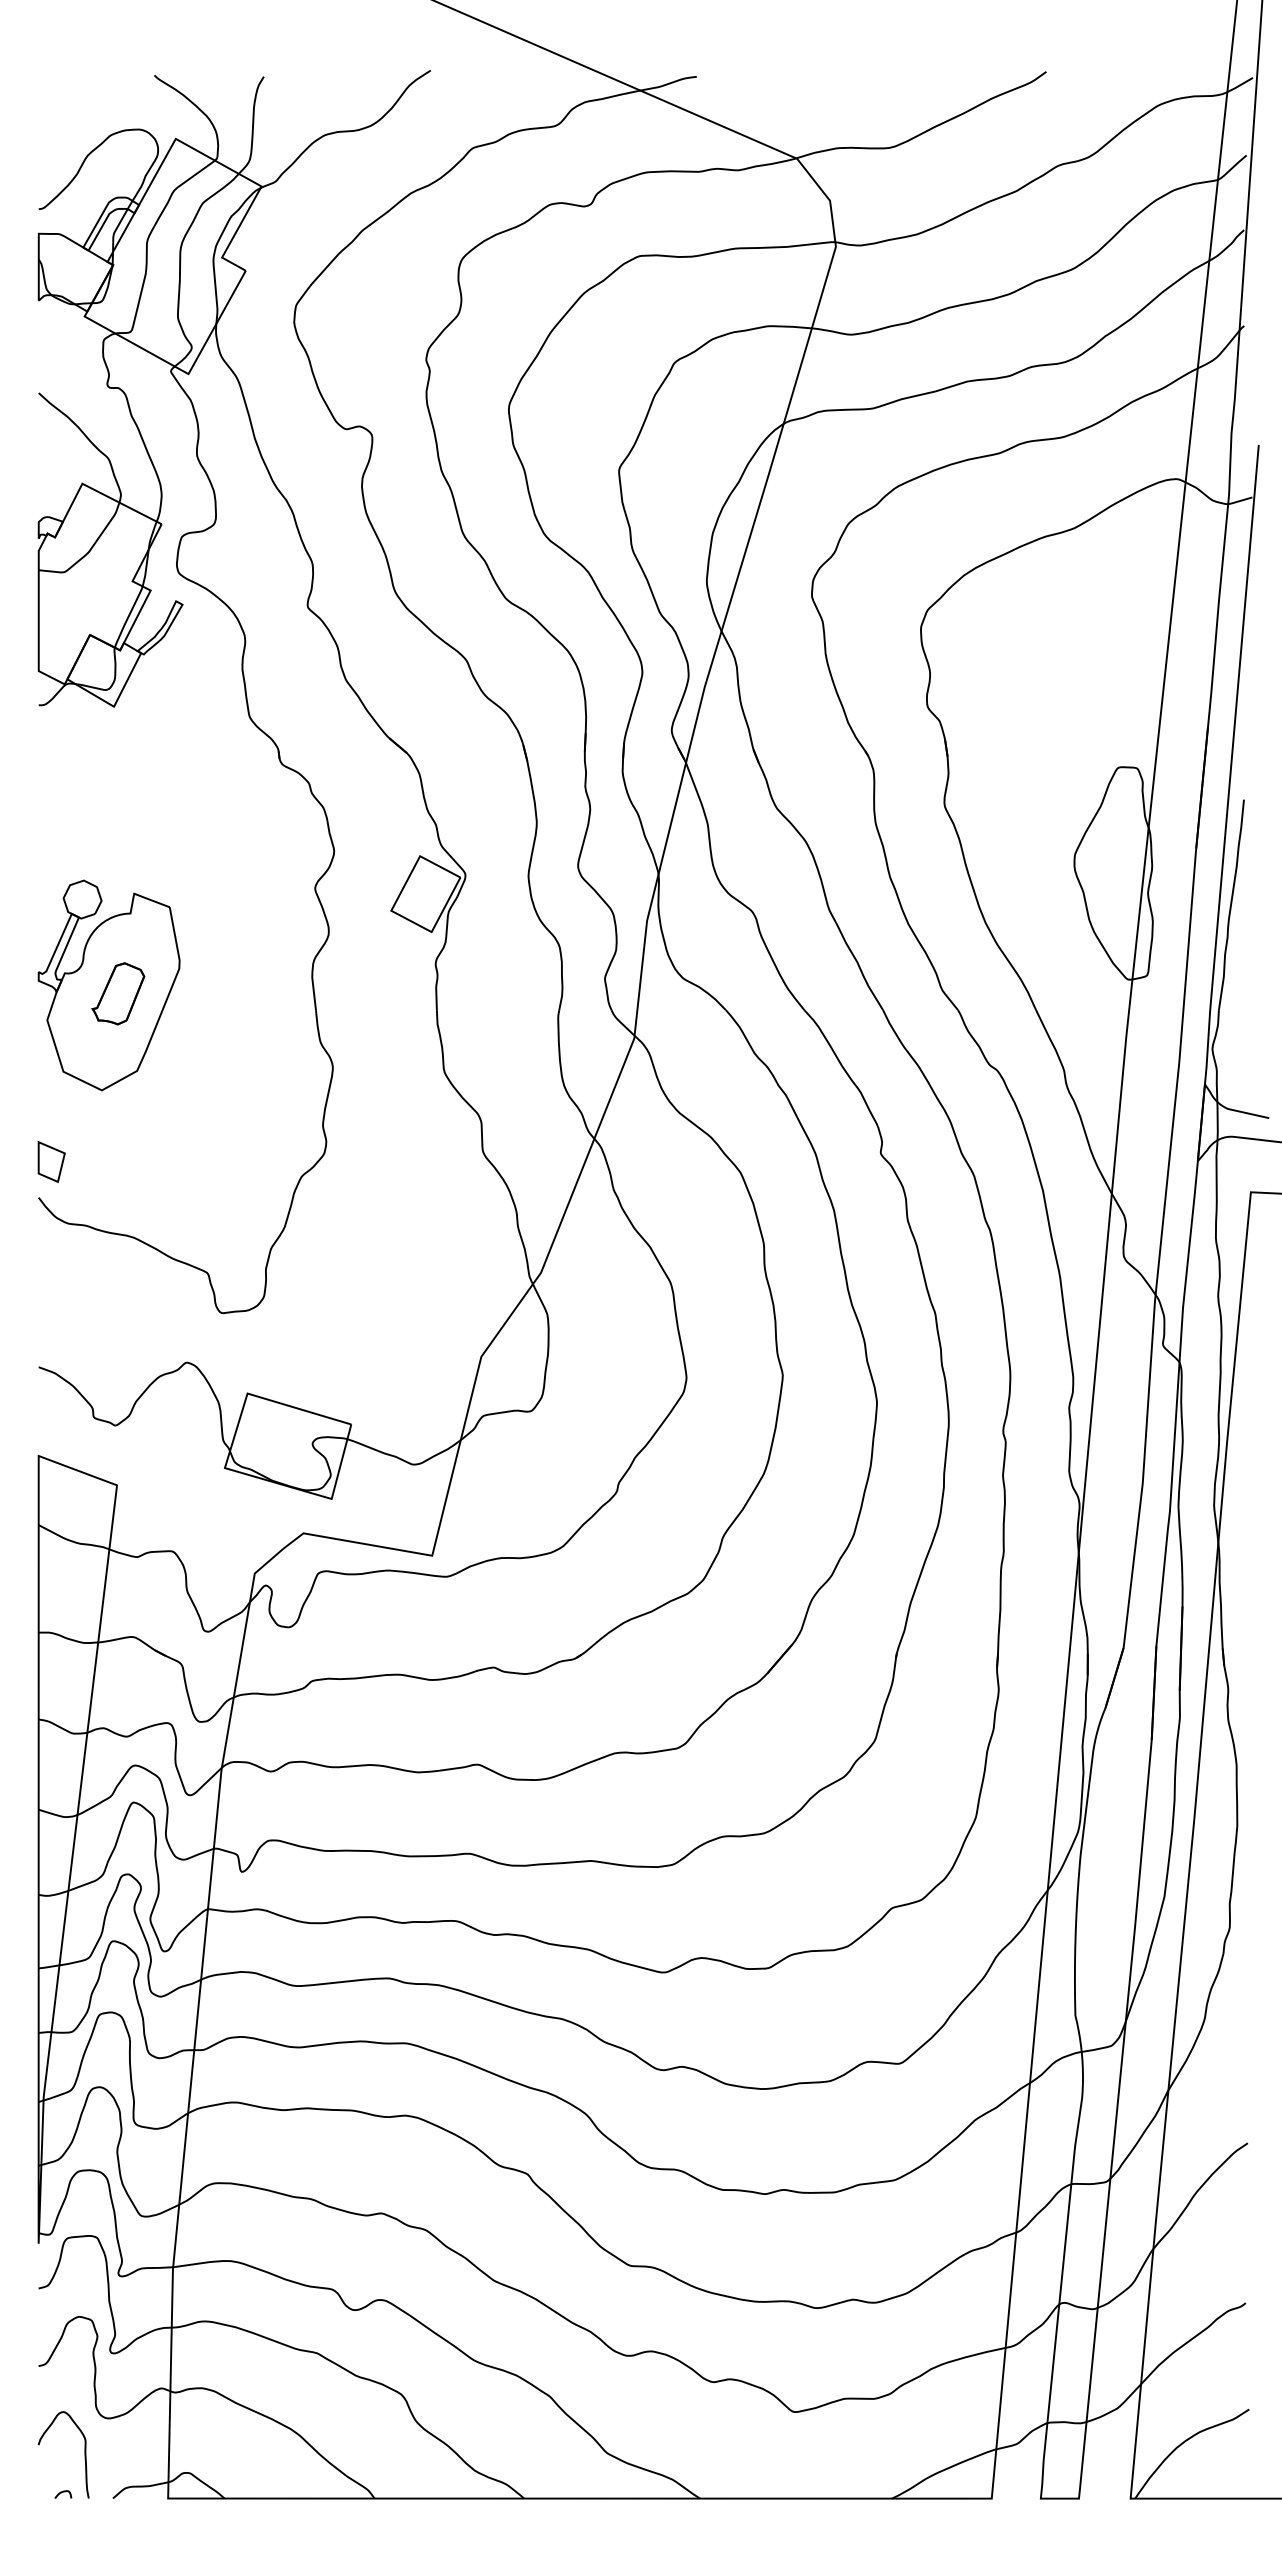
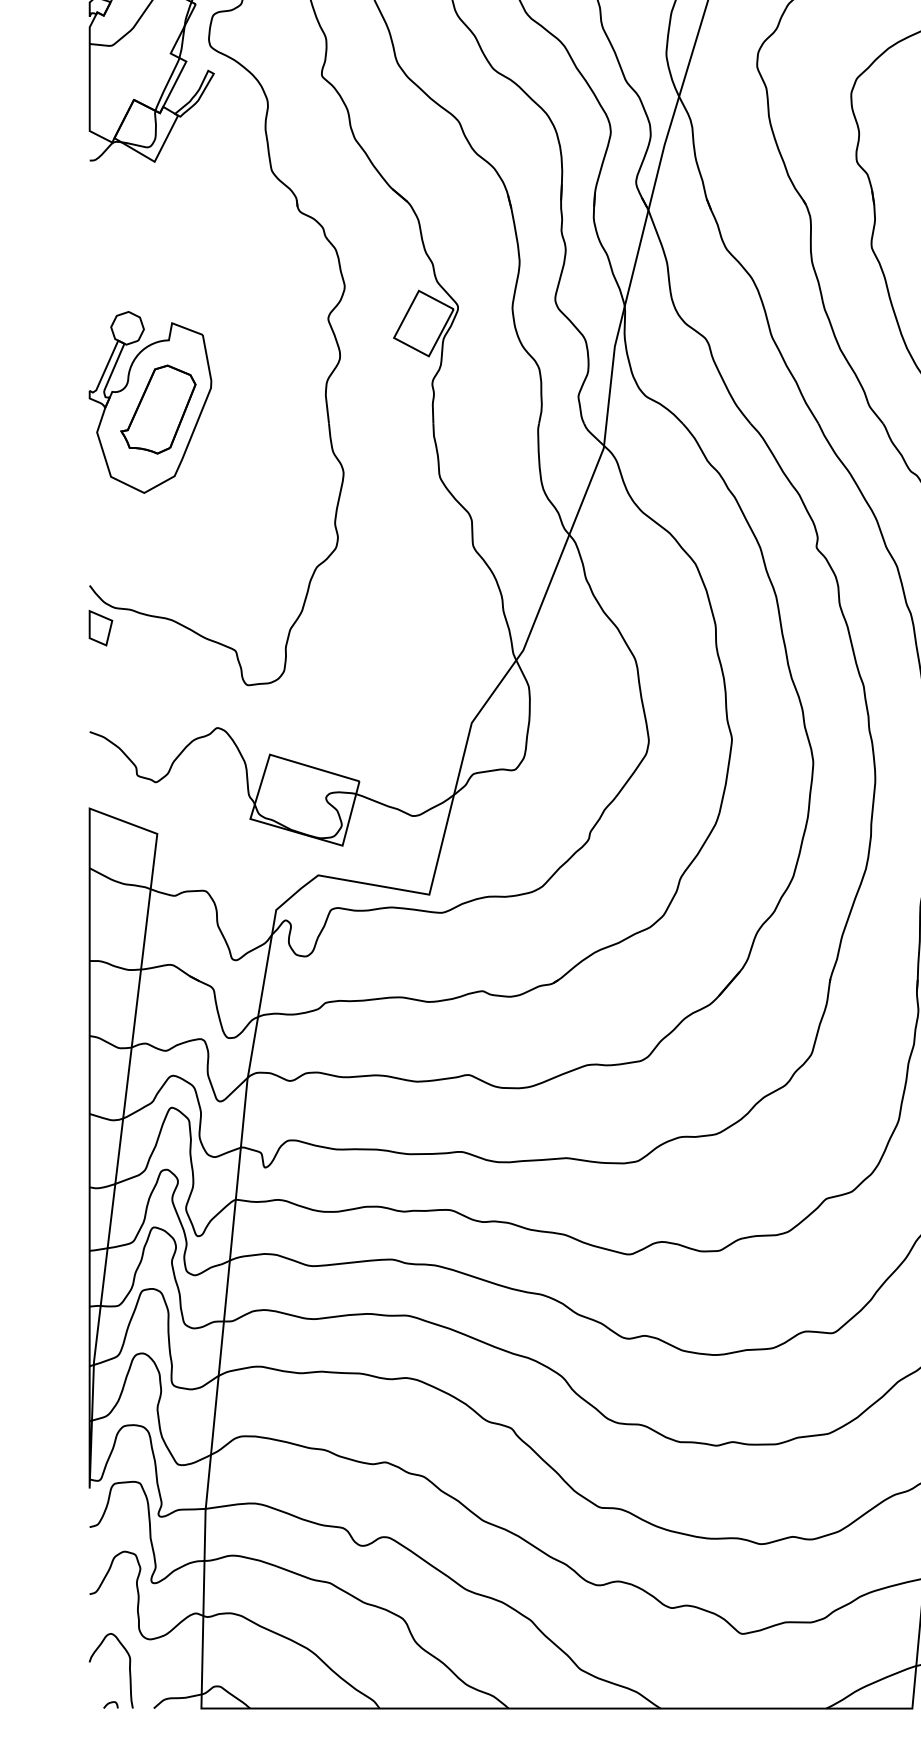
part: (118, 993) -> (158, 409), size x1.67
part: (51, 1161) -> (100, 627), moved

